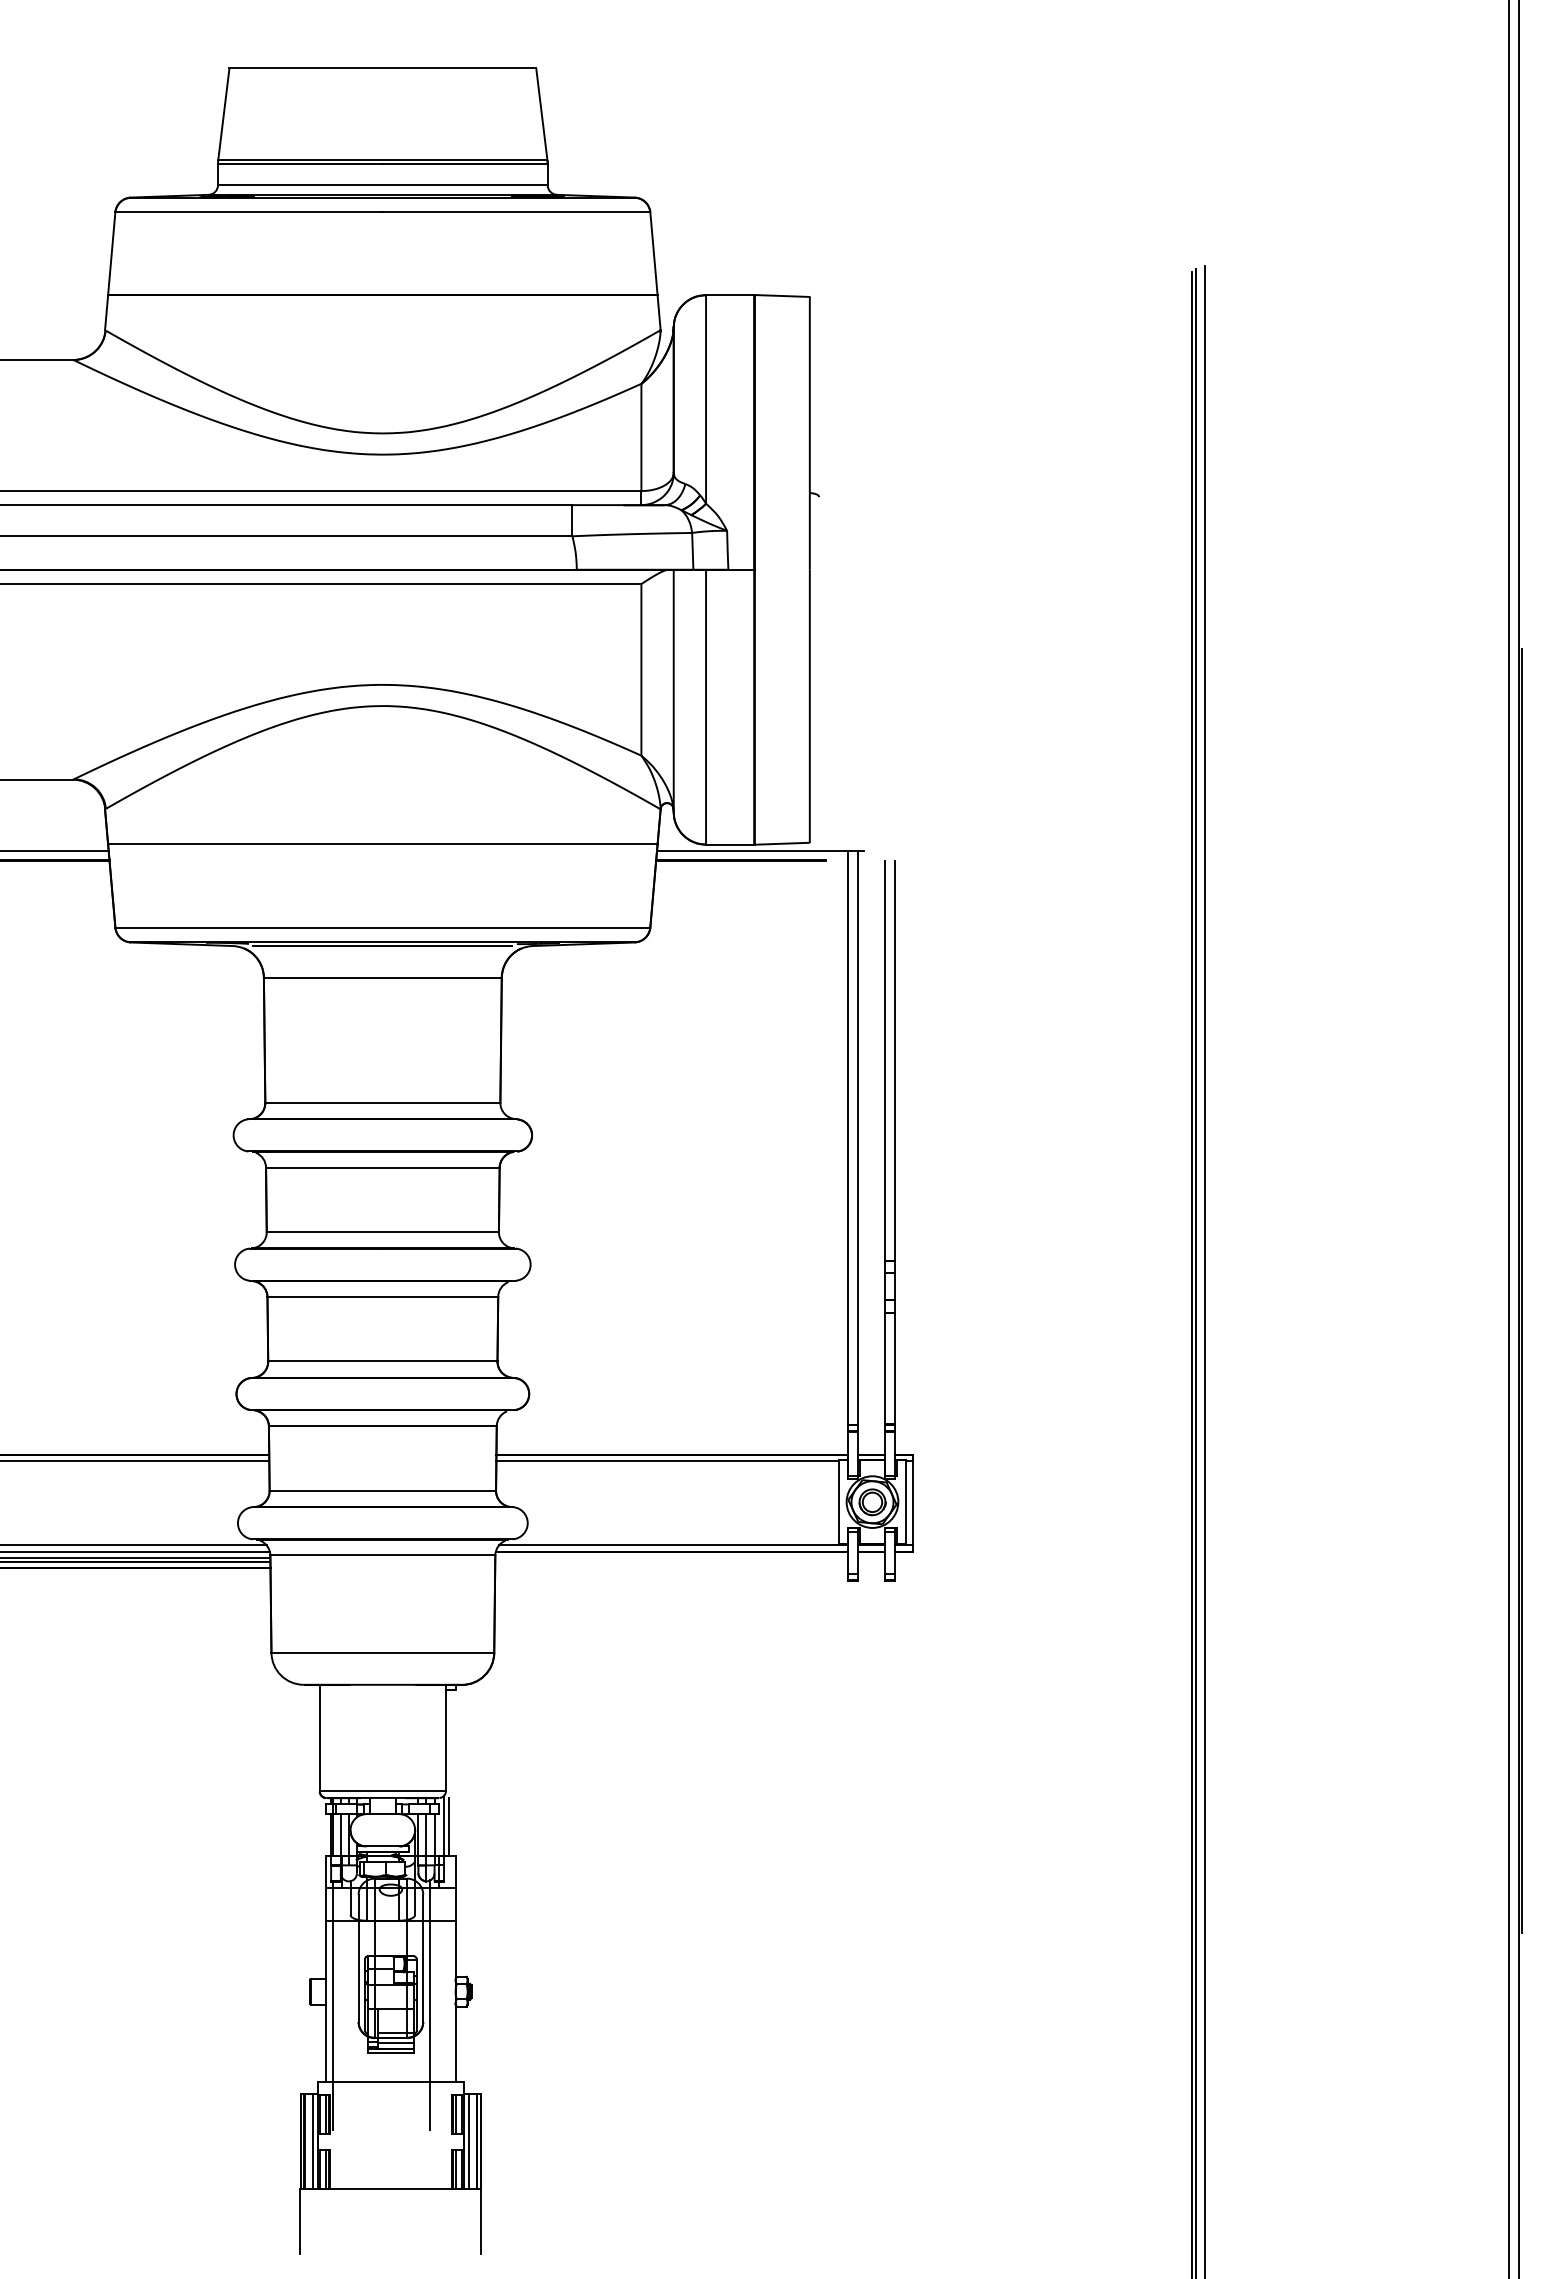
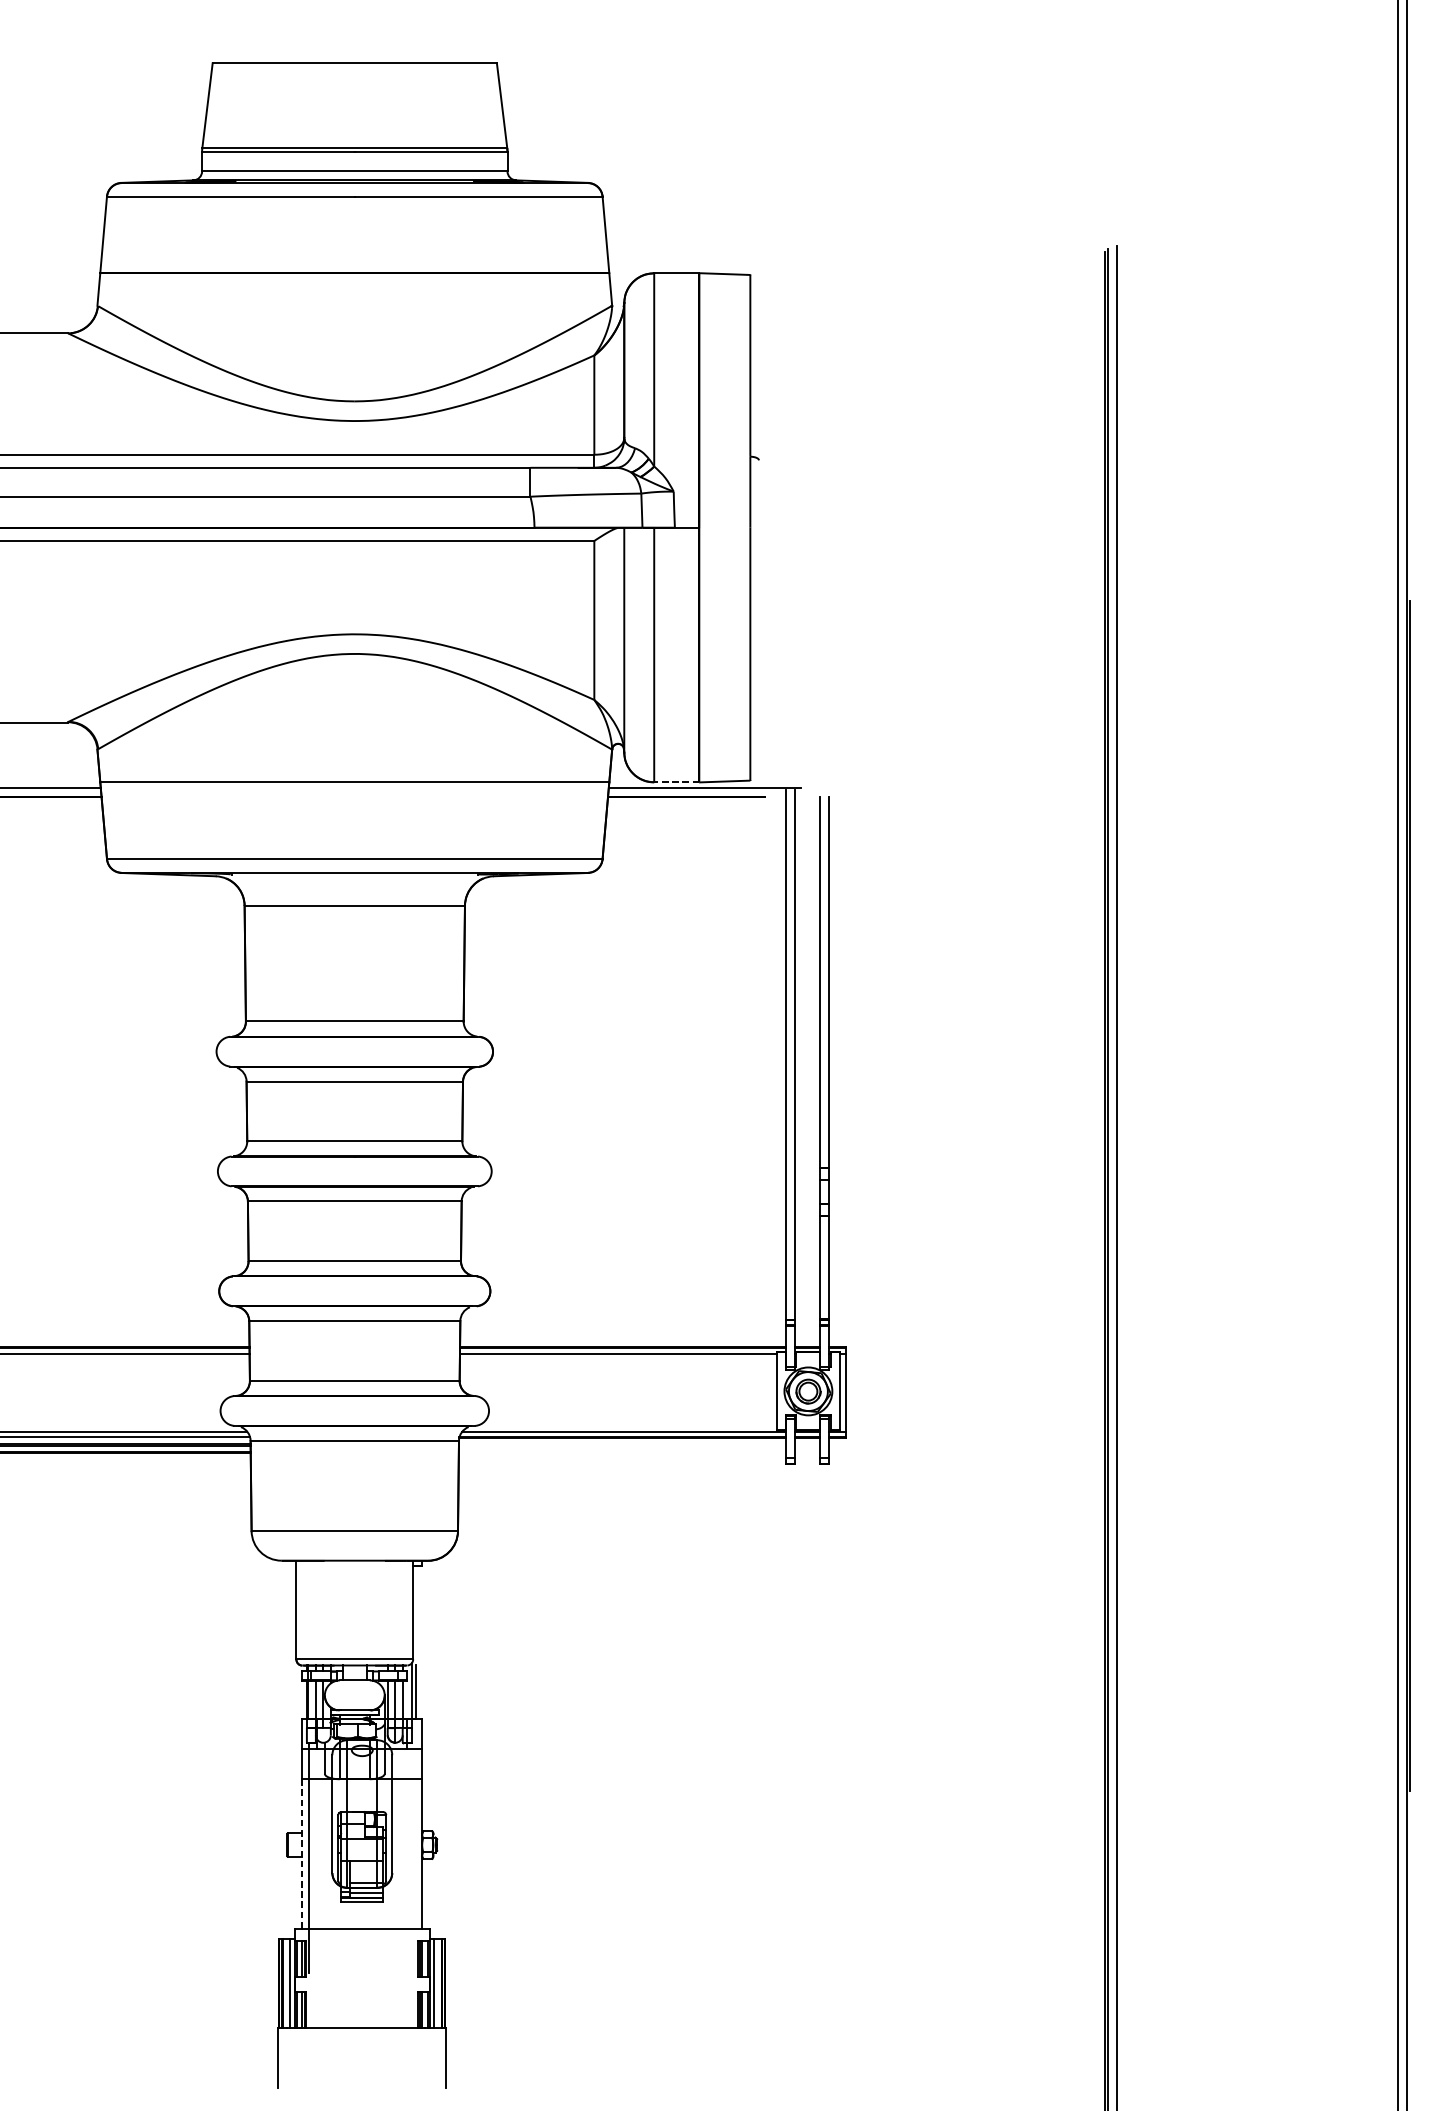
line: (729, 844) -> (675, 782), solid -> dashed
line: (382, 945) -> (354, 875), removed
line: (326, 2001) -> (302, 1854), solid -> dashed
line: (430, 2004) -> (398, 1856), removed

